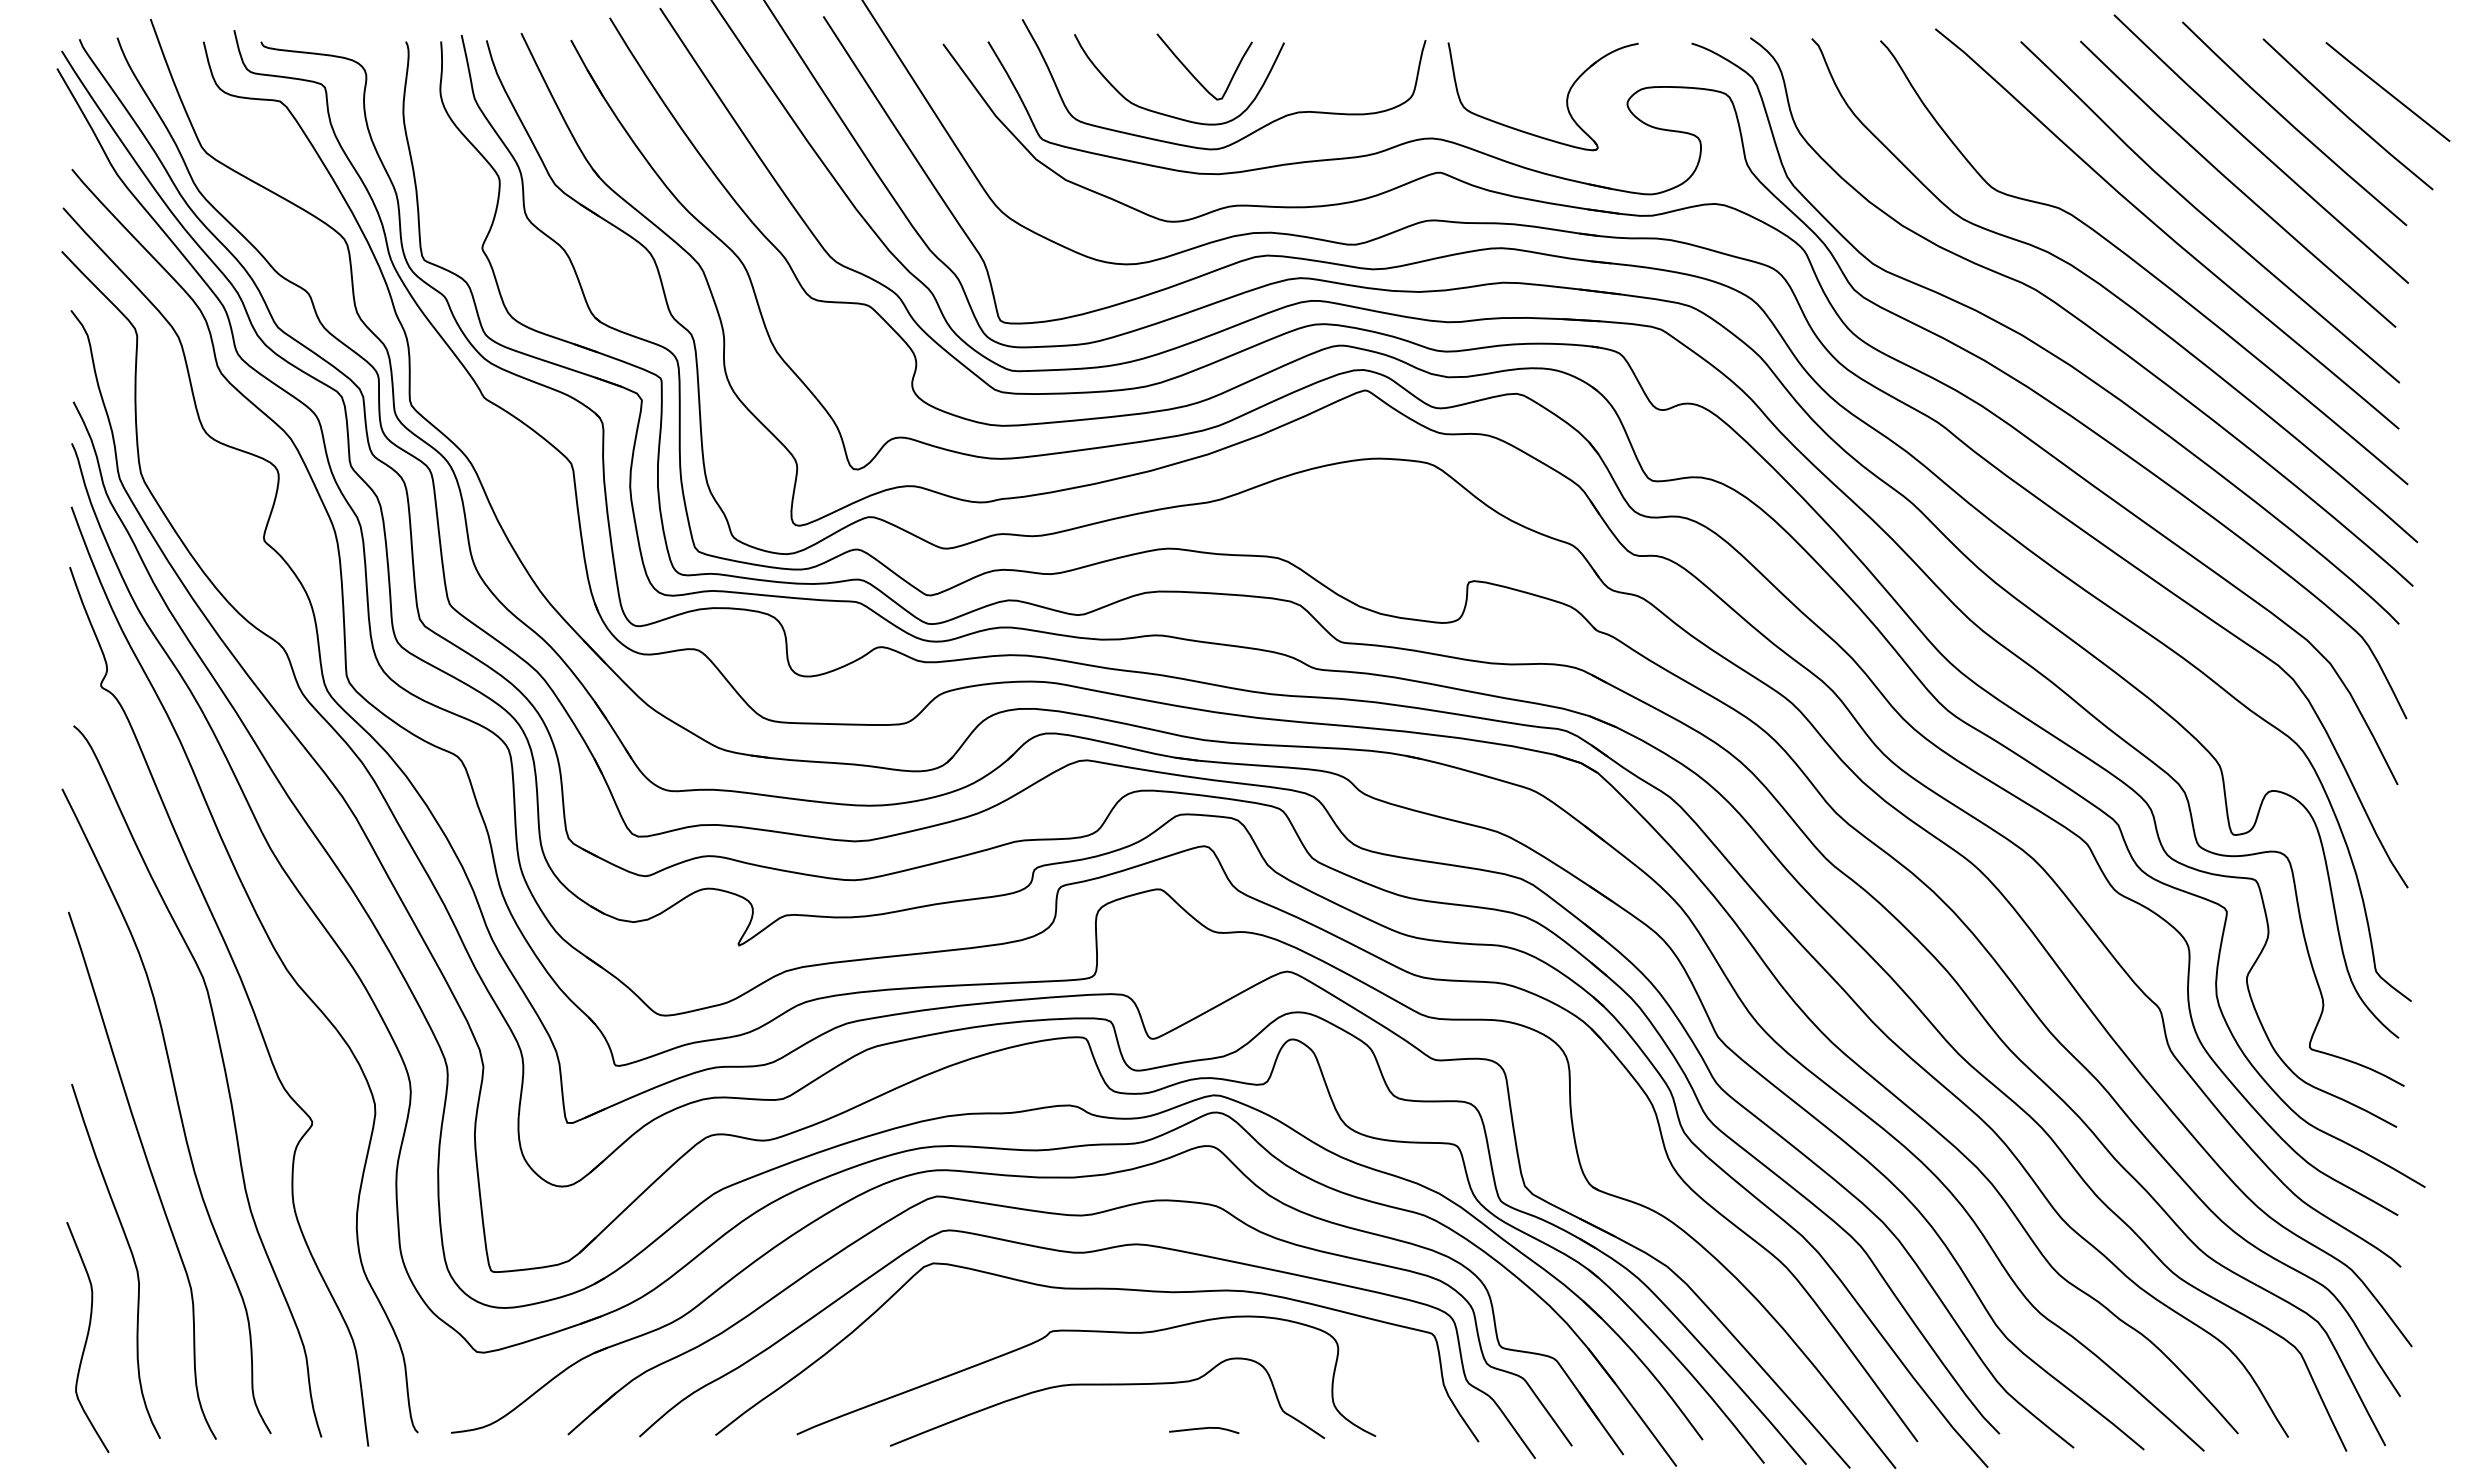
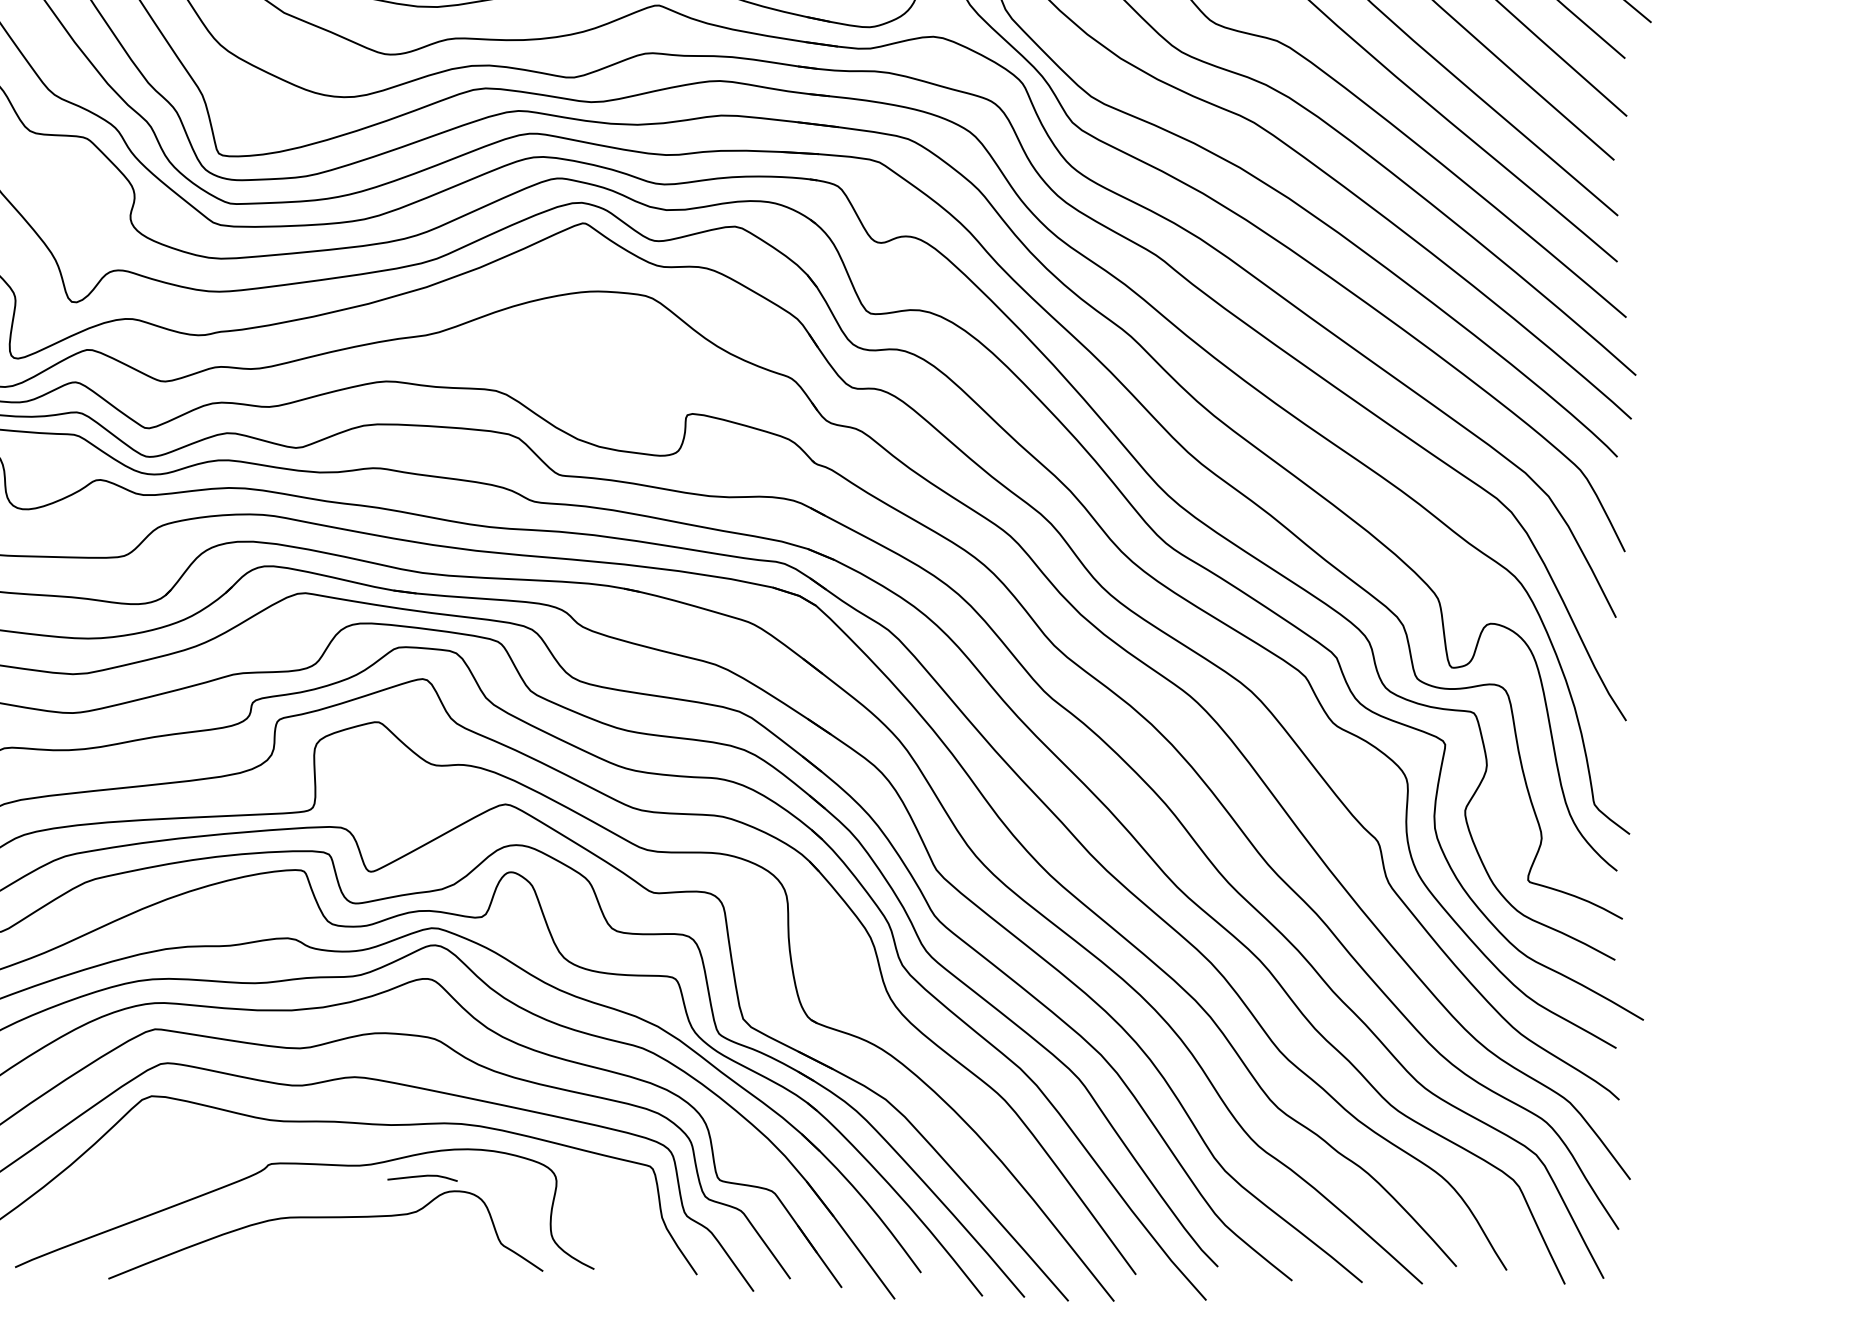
curve: (1204, 1429) -> (422, 1177), moved

